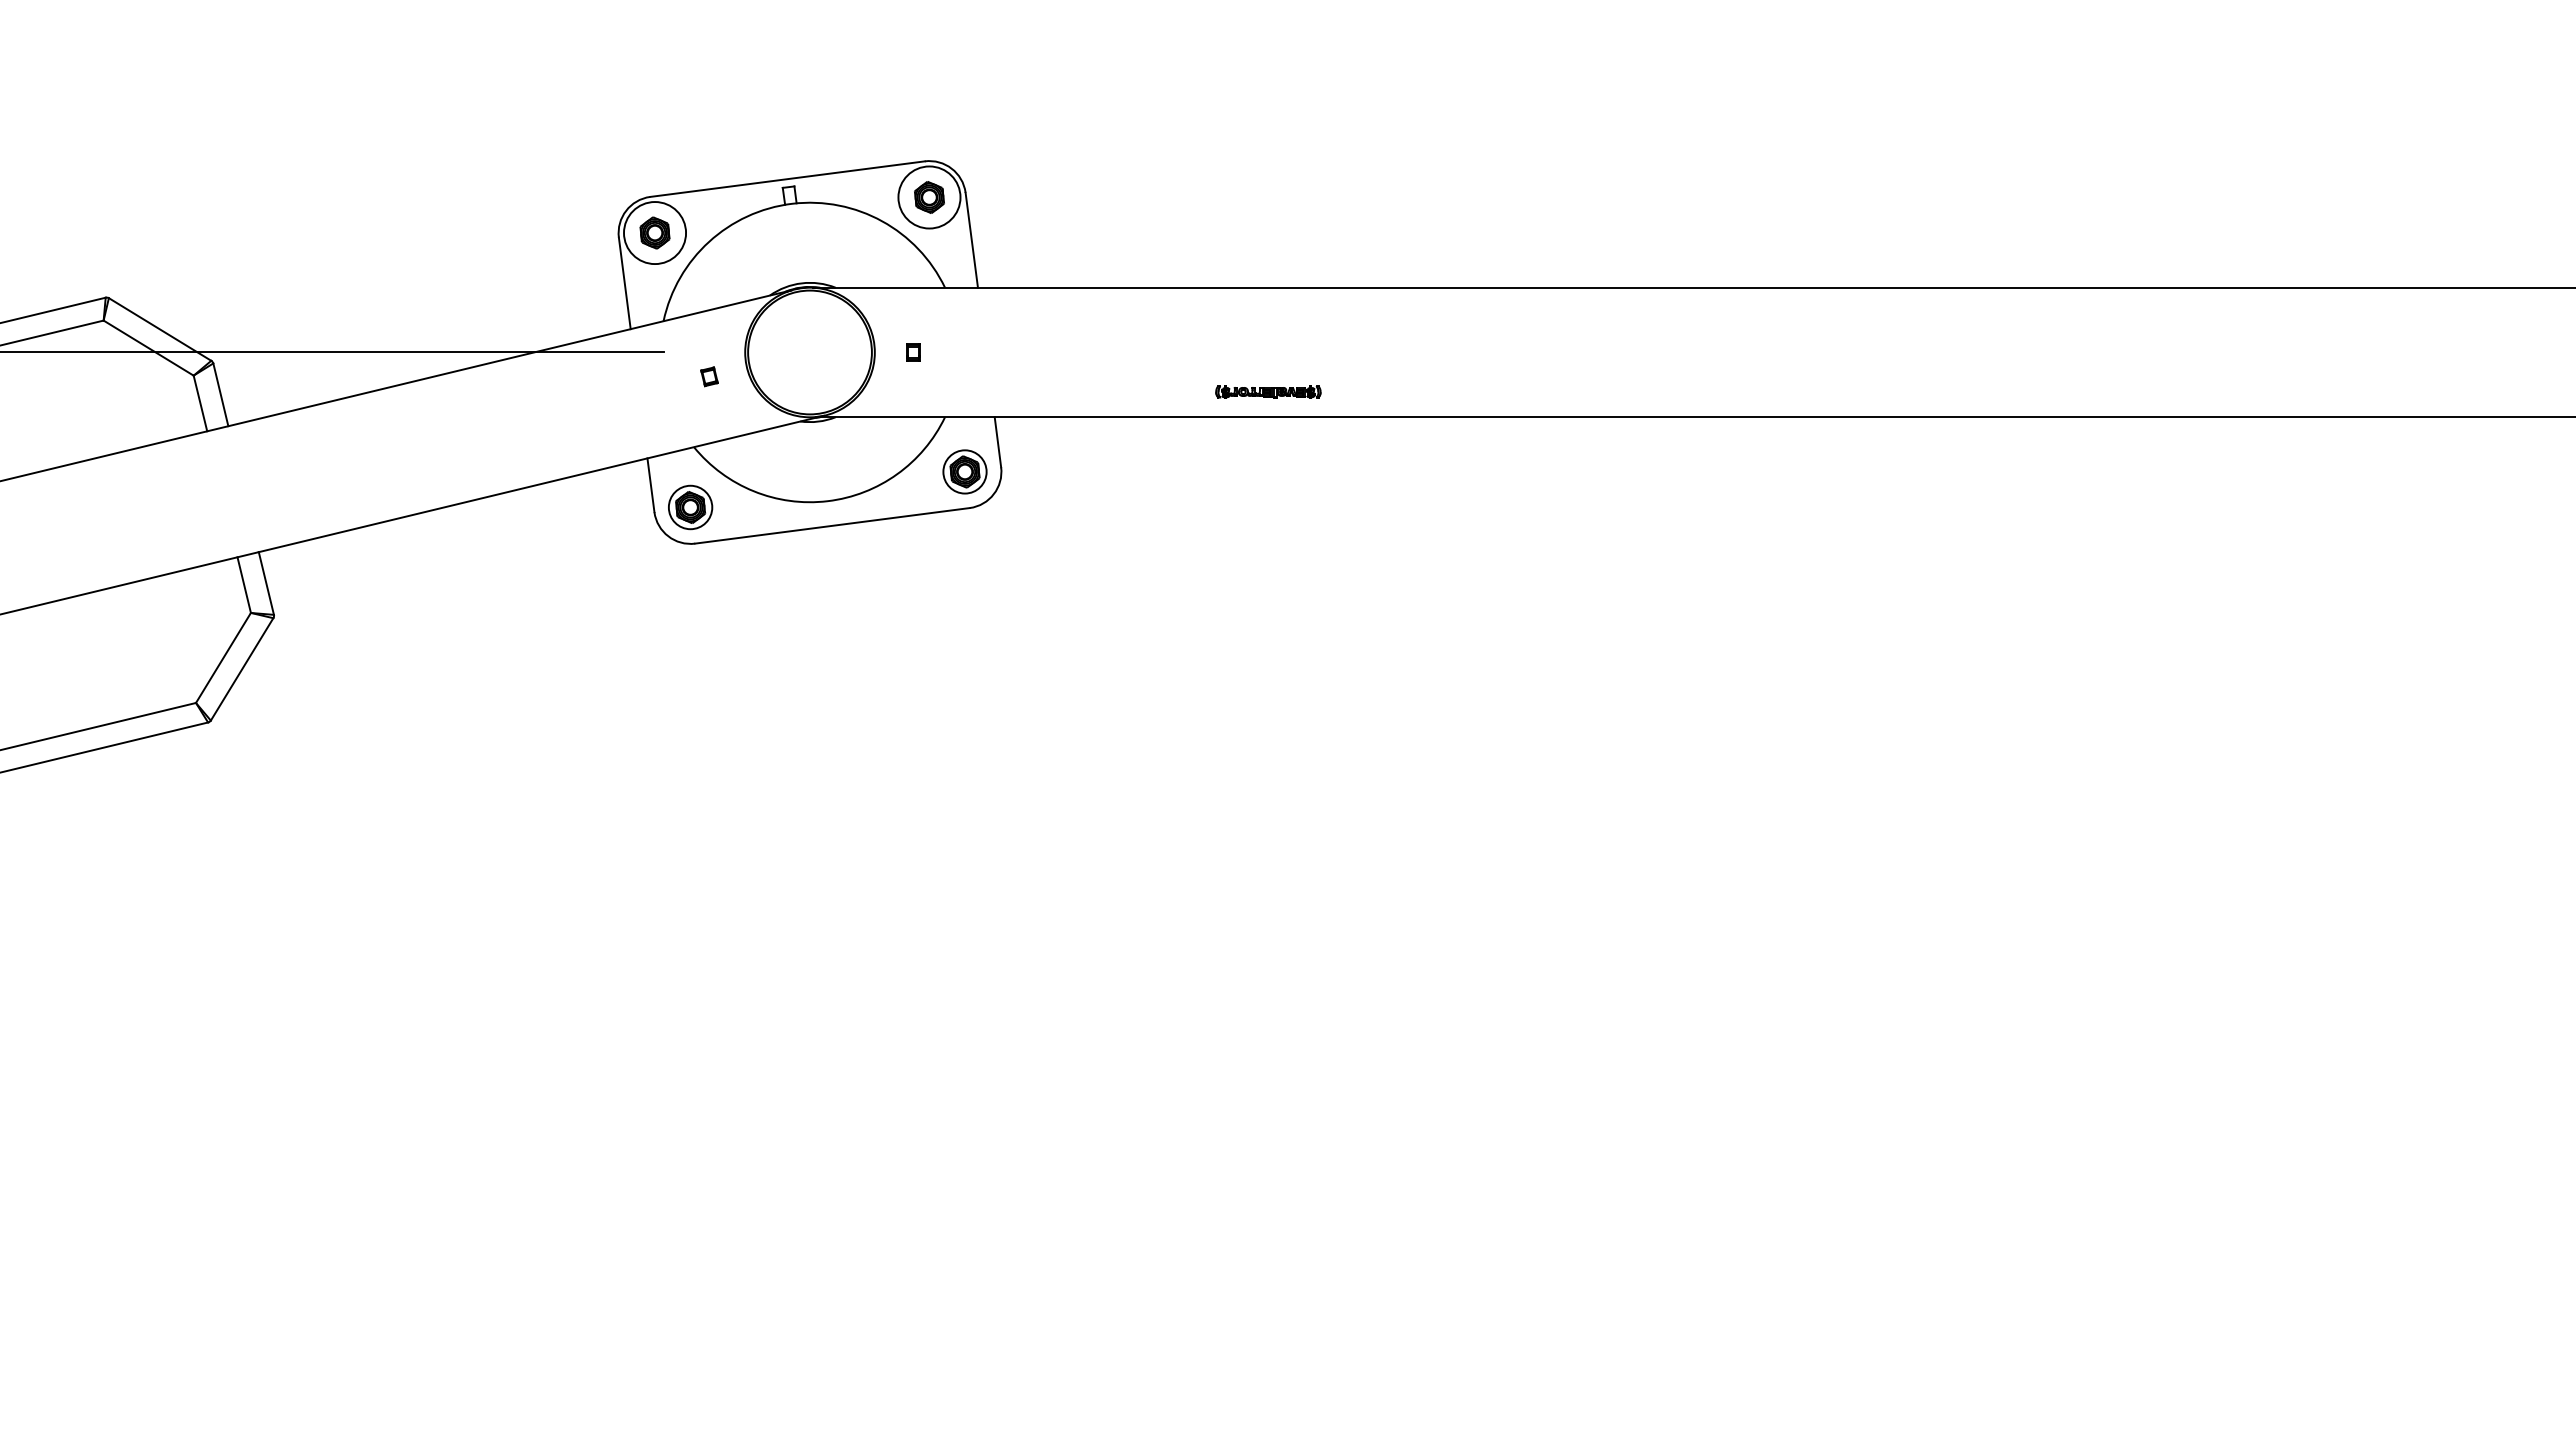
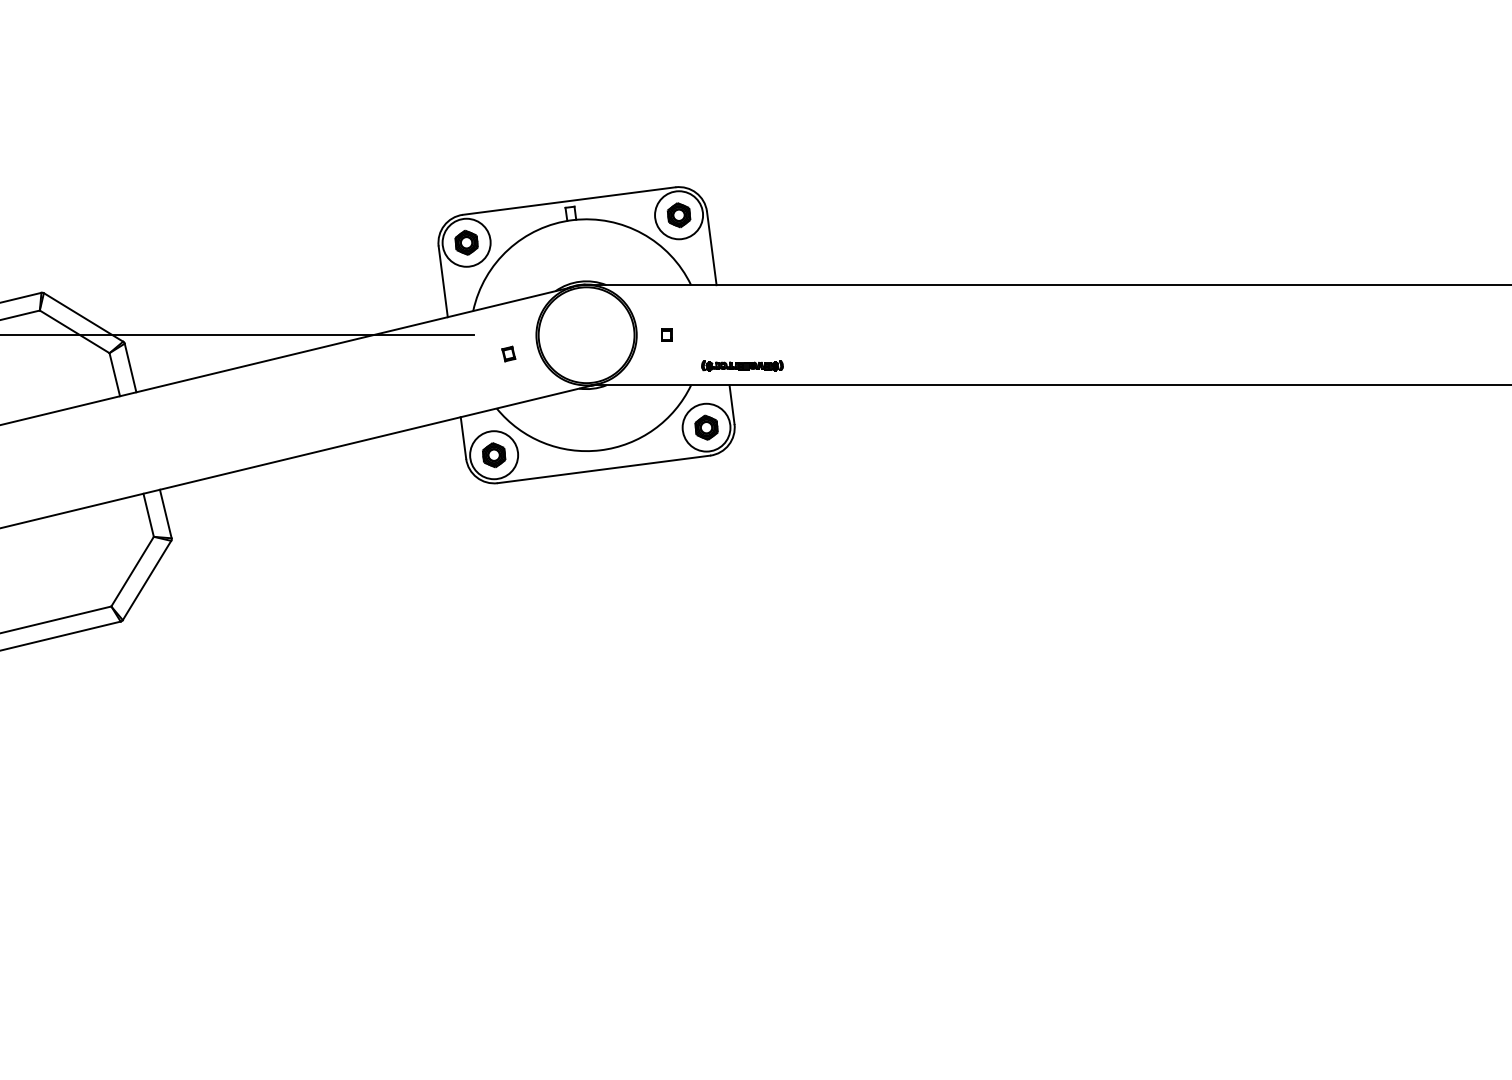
part: (1268, 391) -> (742, 365), moved
circle: (964, 471) -> (706, 427), size x1.43
circle: (690, 507) -> (494, 455), size x1.43

